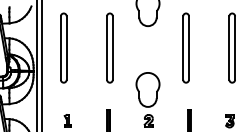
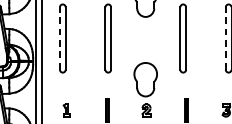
line: (60, 48) -> (59, 38), solid -> dashed
line: (229, 48) -> (225, 38), solid -> dashed

